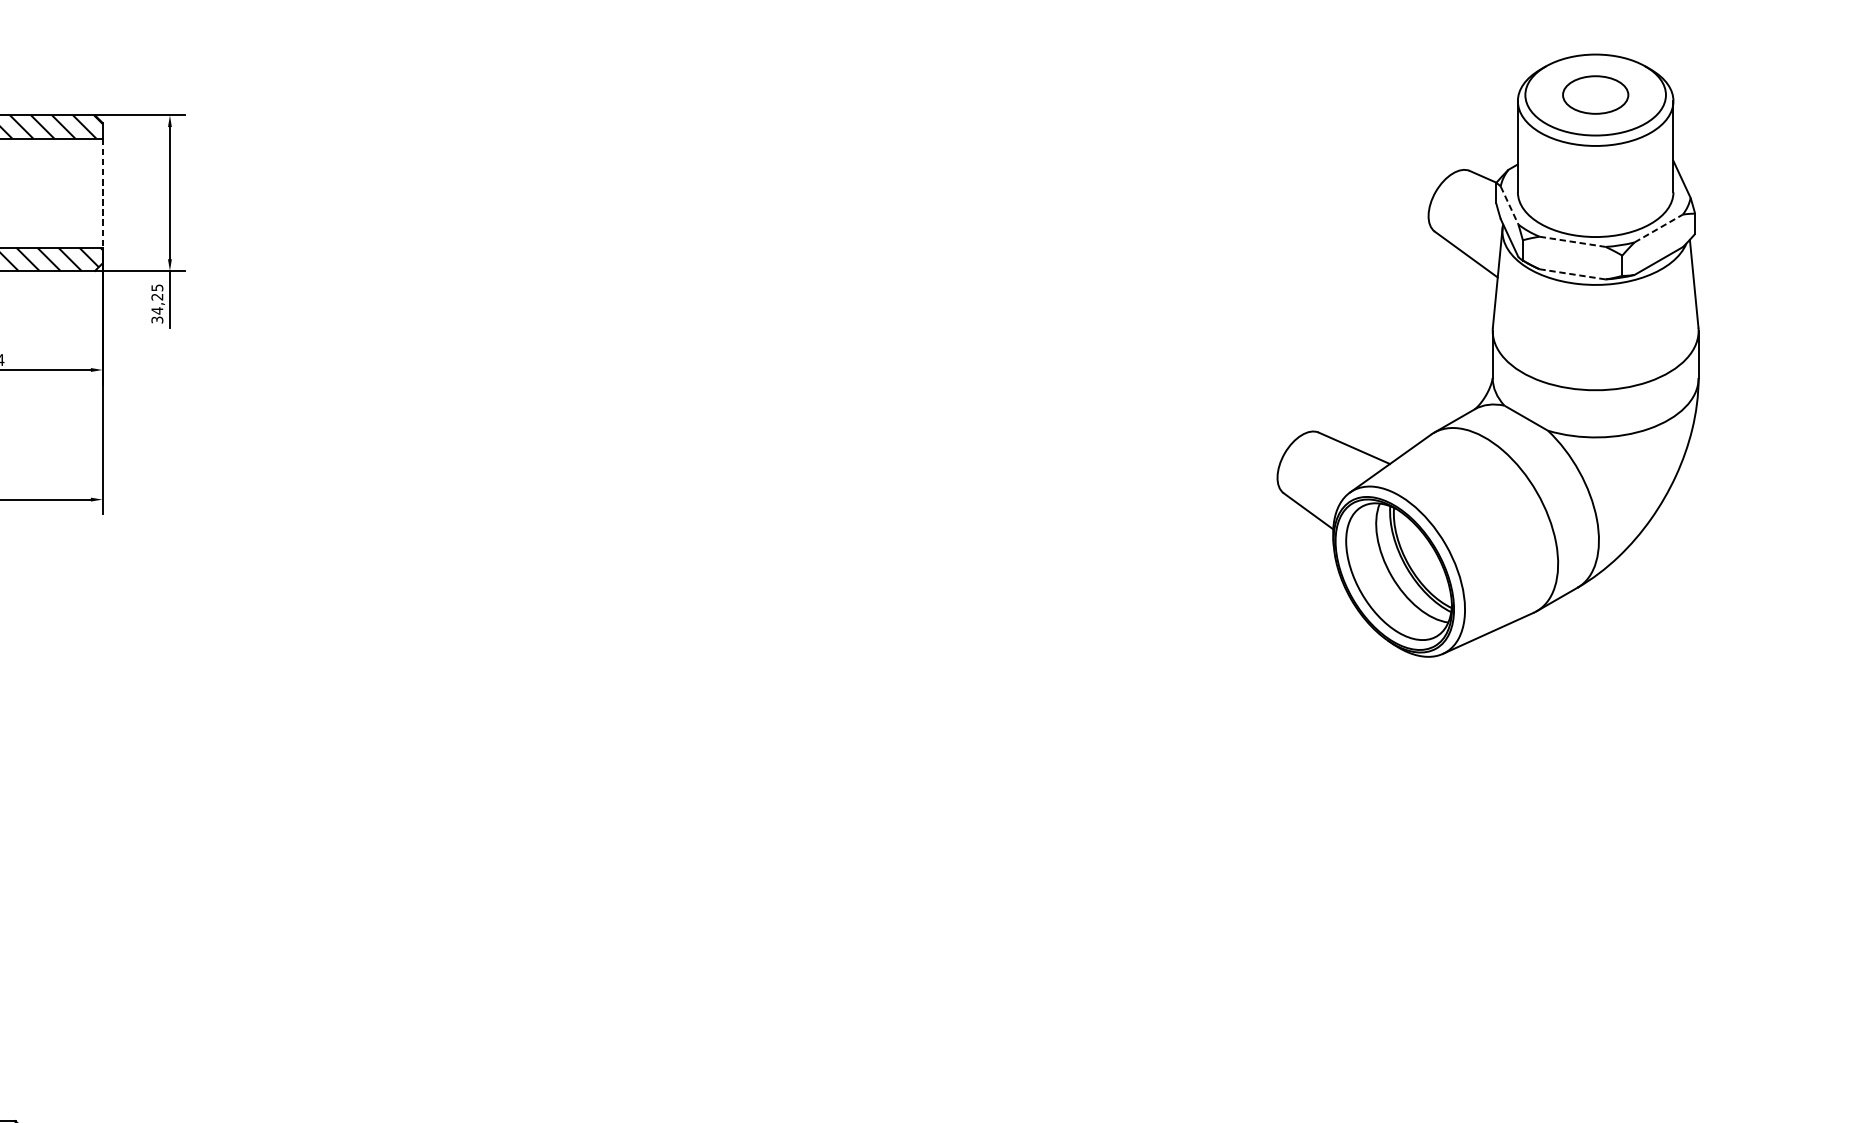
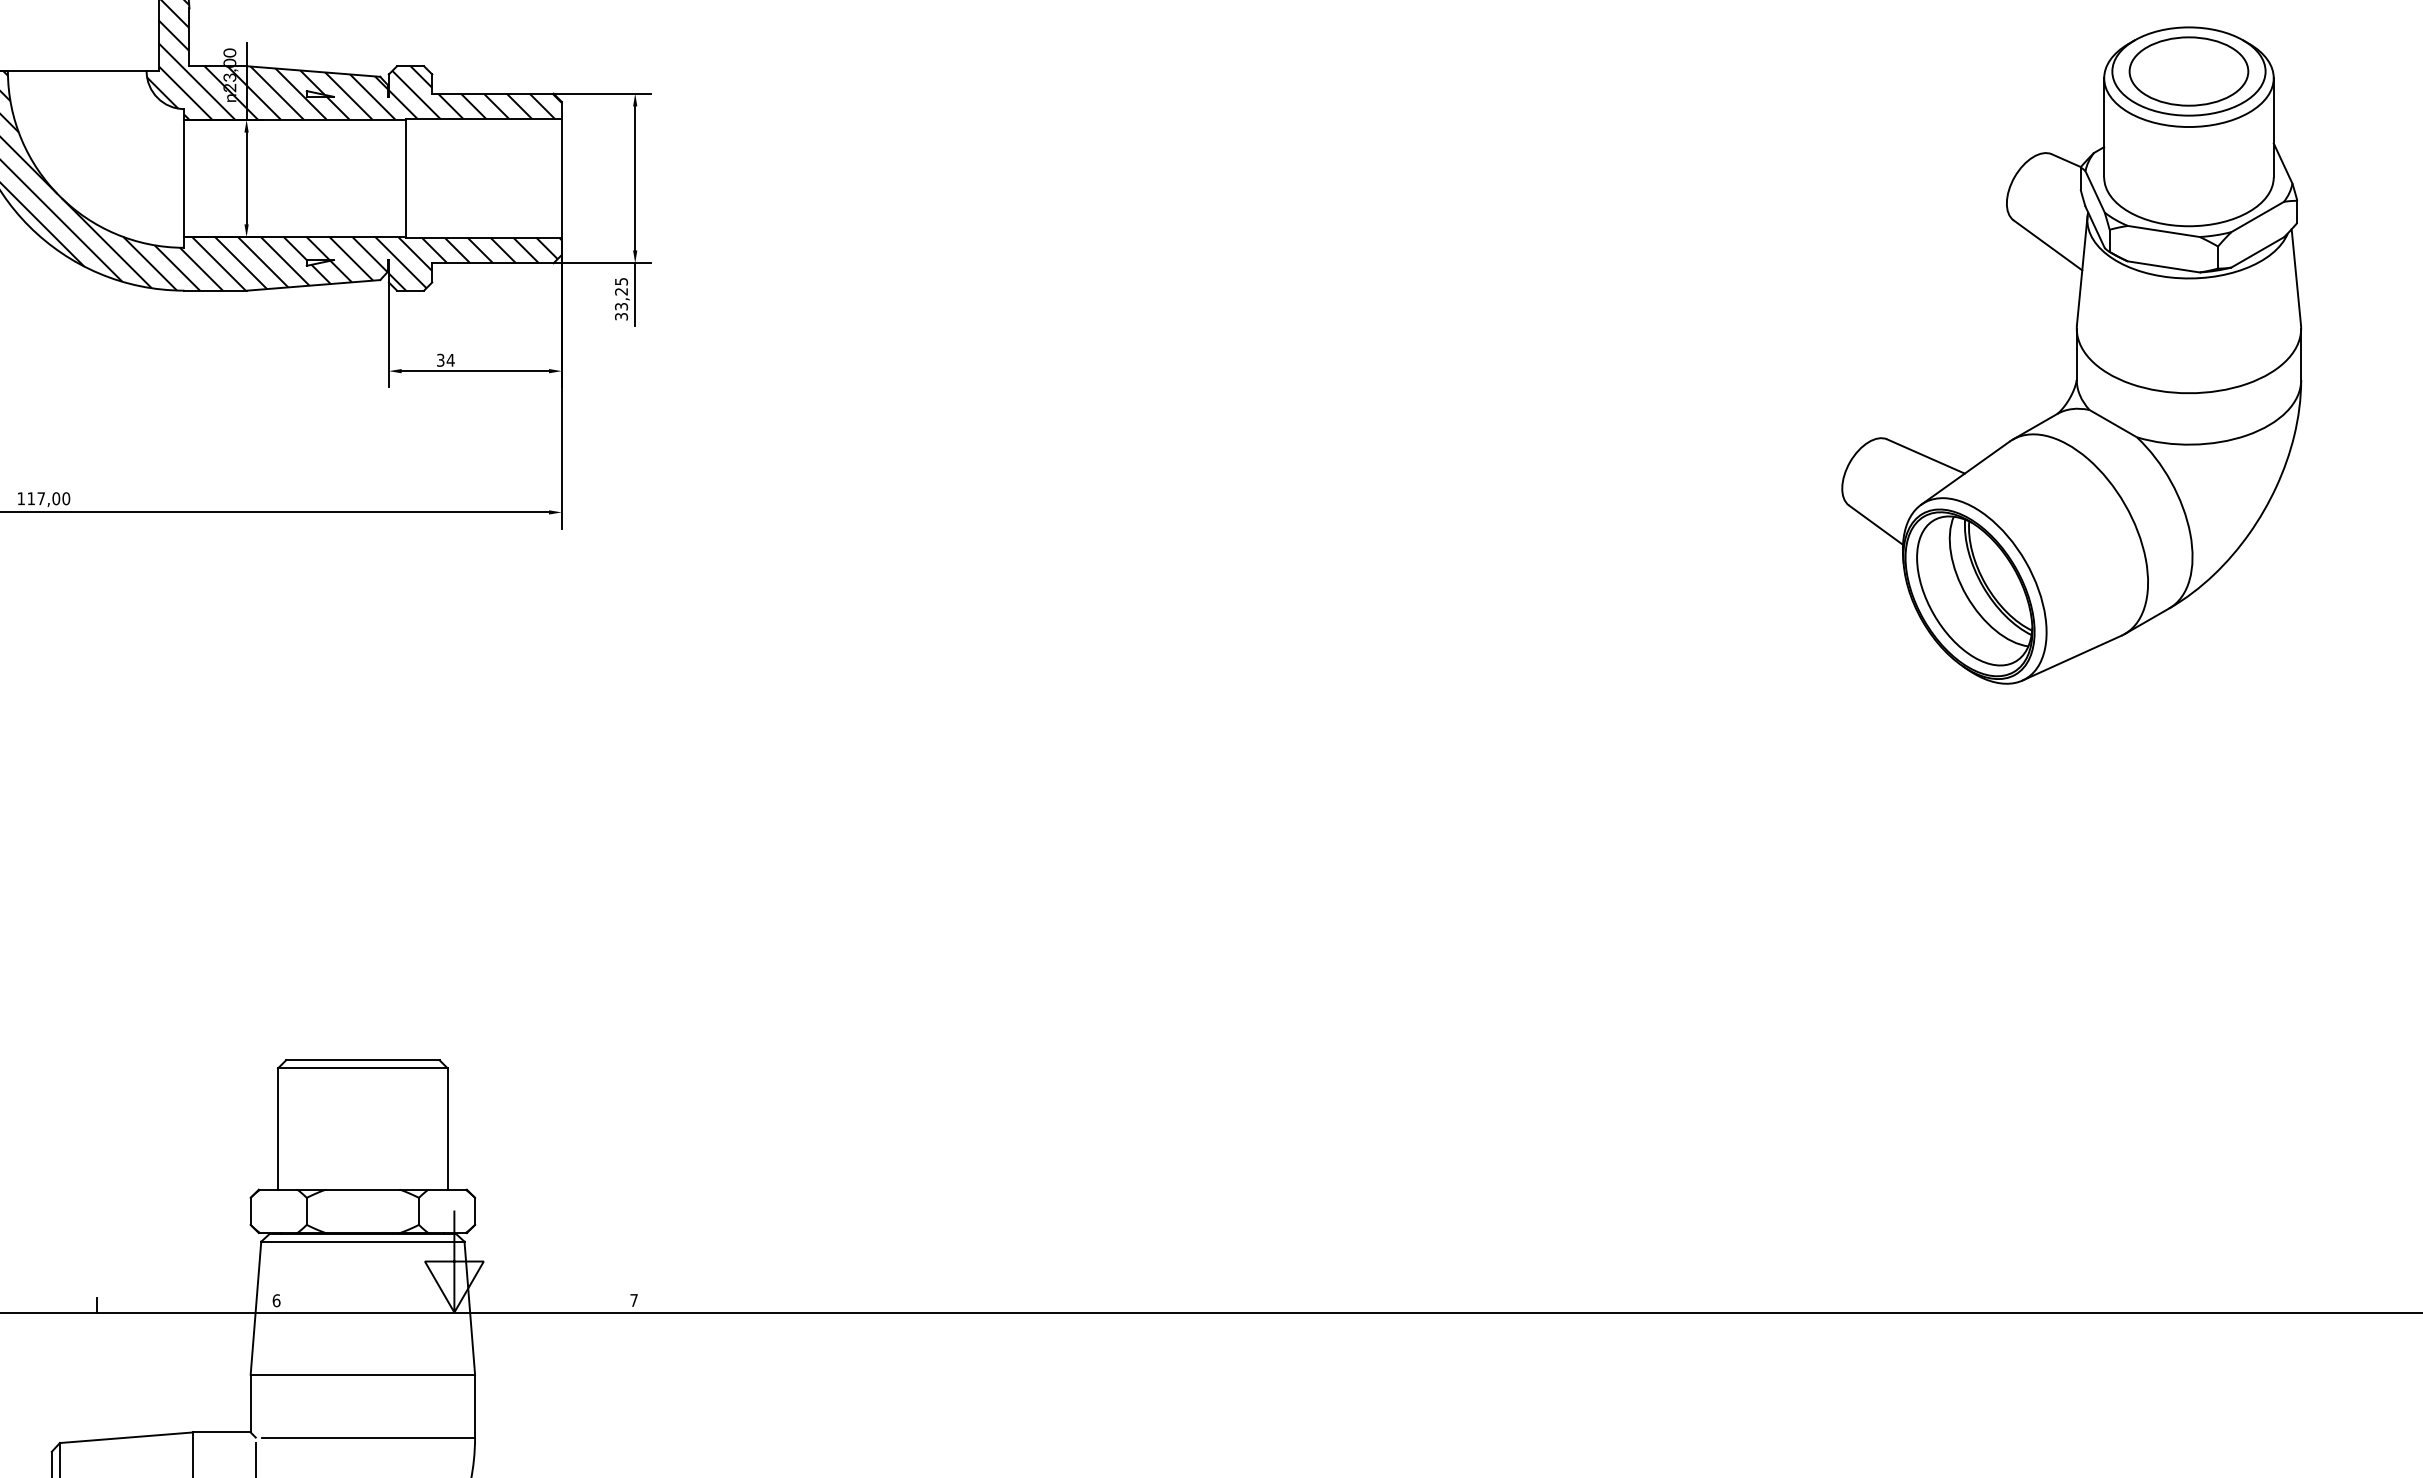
part: (1595, 95) -> (2188, 71), size x1.67
line: (102, 193) -> (561, 178), dashed -> solid
line: (1509, 205) -> (2095, 191), dashed -> solid
line: (1659, 228) -> (2258, 216), dashed -> solid
line: (1573, 241) -> (2164, 231), dashed -> solid
line: (1572, 273) -> (2163, 266), dashed -> solid
text: (157, 310) -> (621, 306), 34,25 -> 33,25

